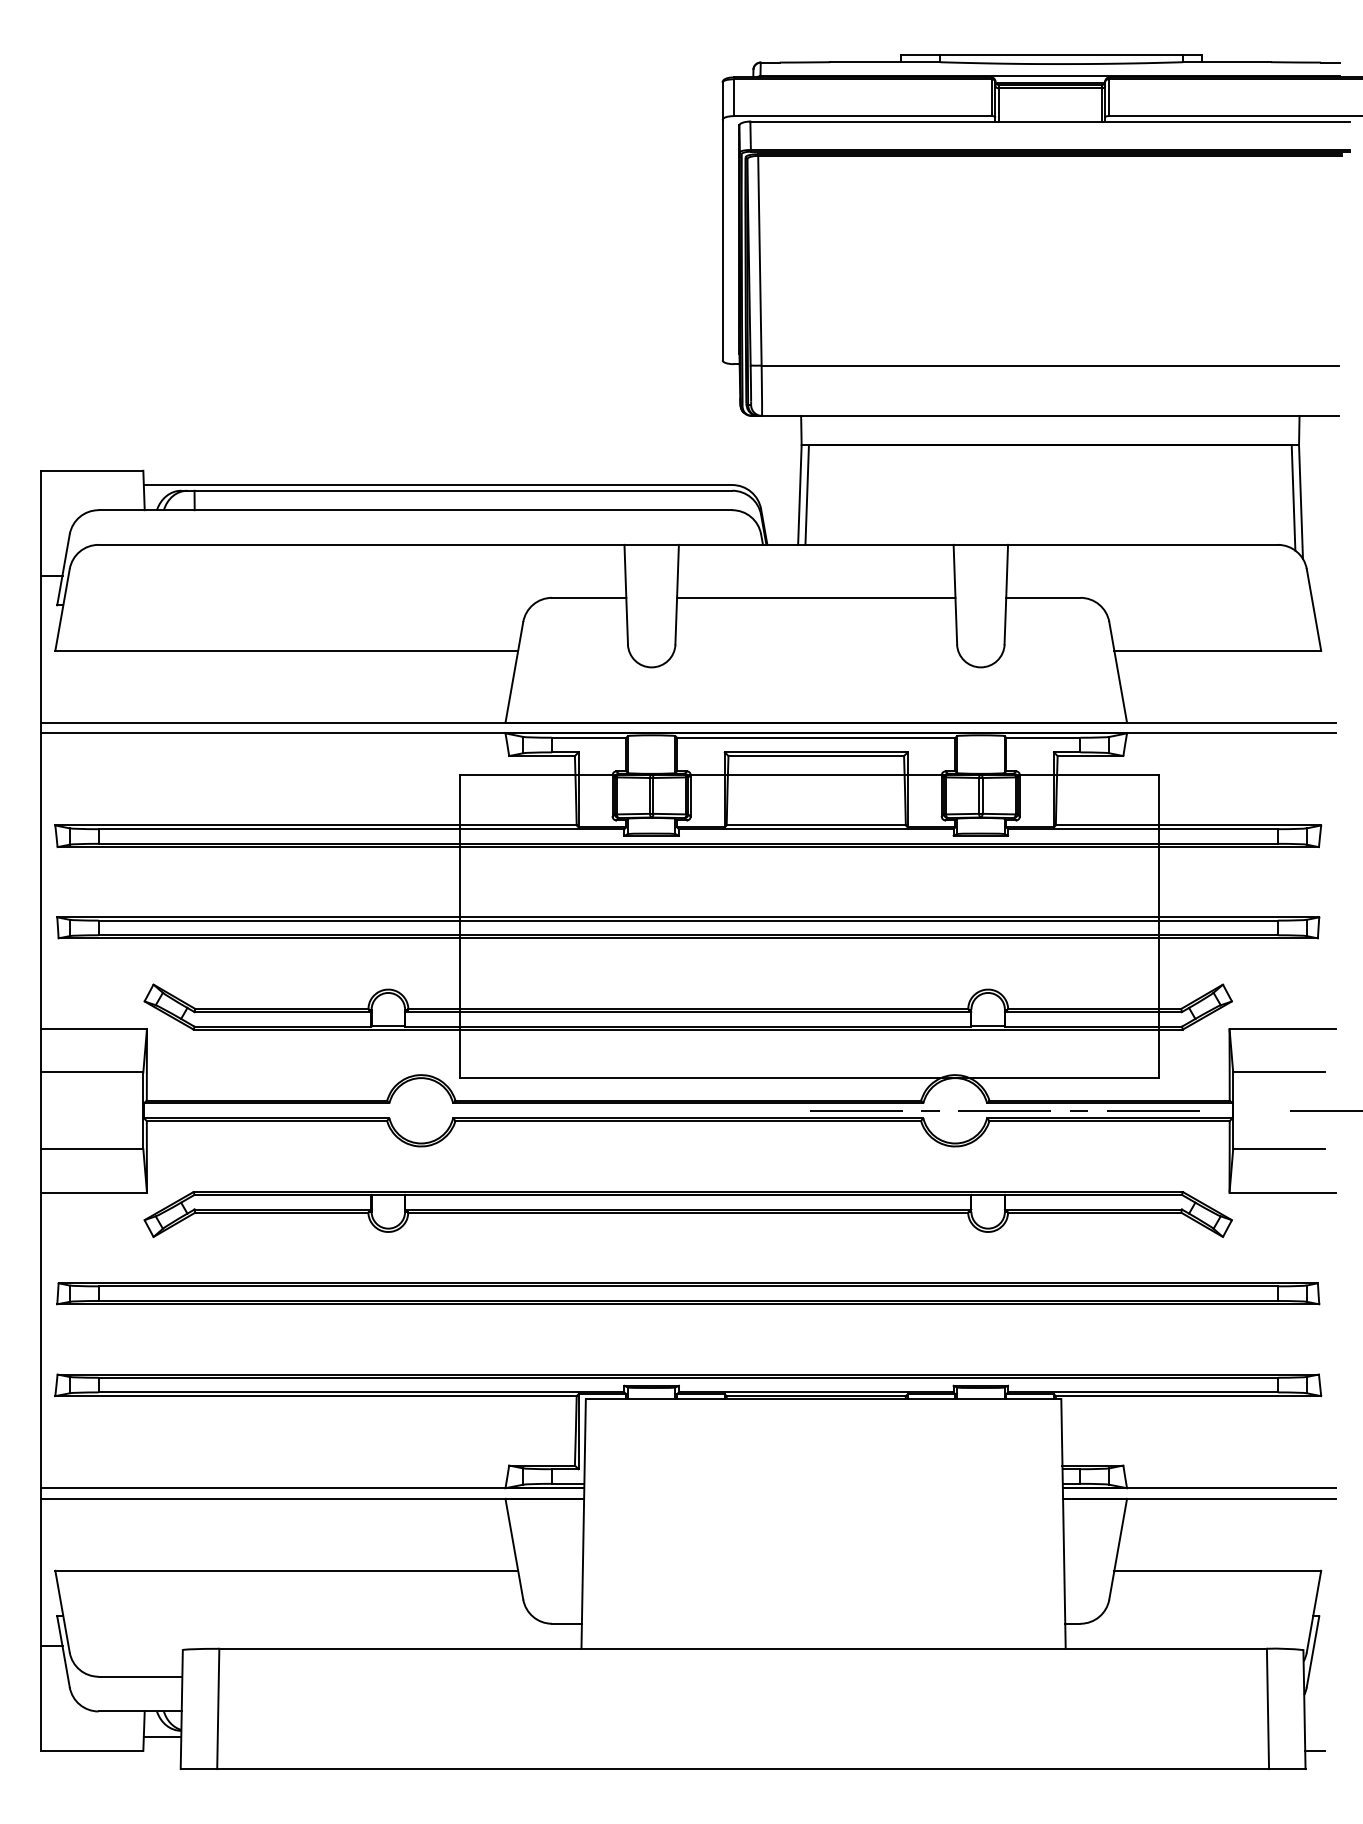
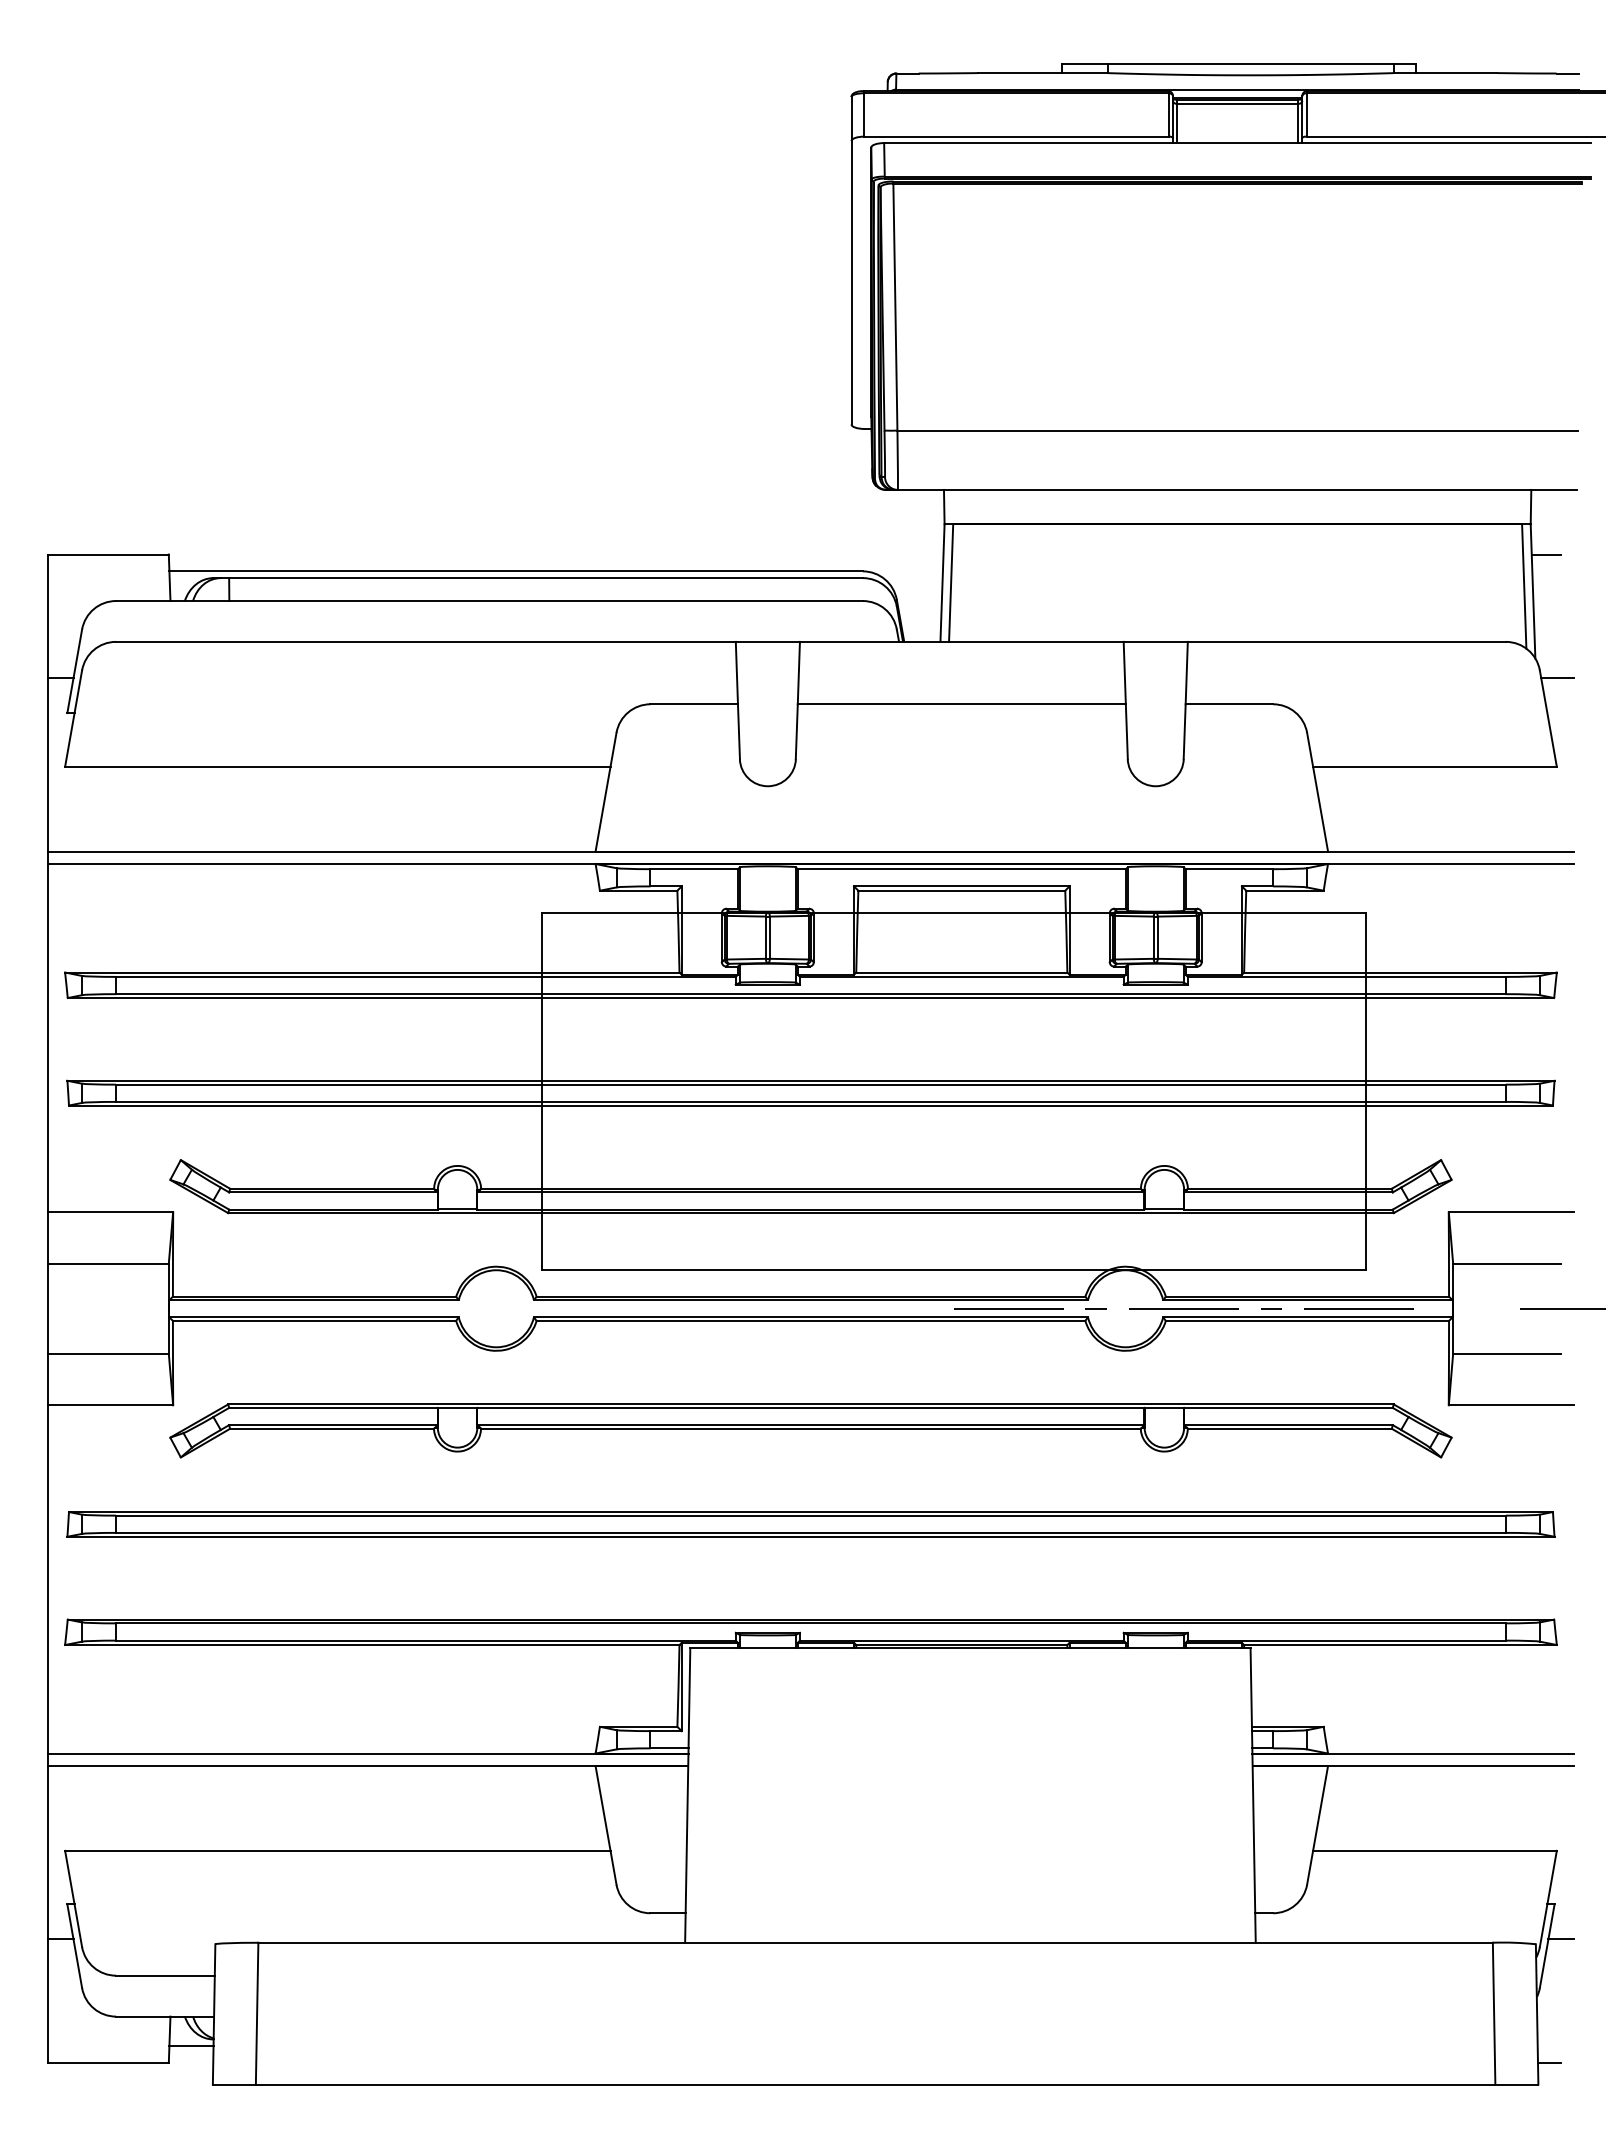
line: (1311, 470) -> (1545, 554), added
line: (1321, 575) -> (1557, 678), added
line: (1324, 1646) -> (1560, 1939), added

